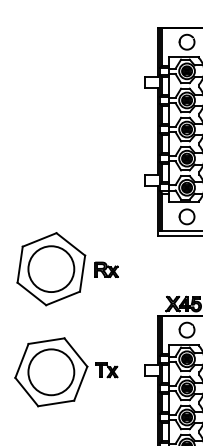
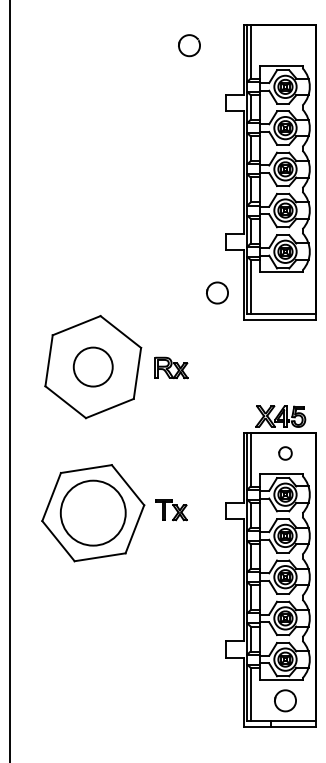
part: (187, 42) -> (189, 45), moved
part: (187, 216) -> (217, 292), moved
circle: (50, 268) -> (92, 366), size x0.6
part: (187, 330) -> (285, 453), size x0.6

